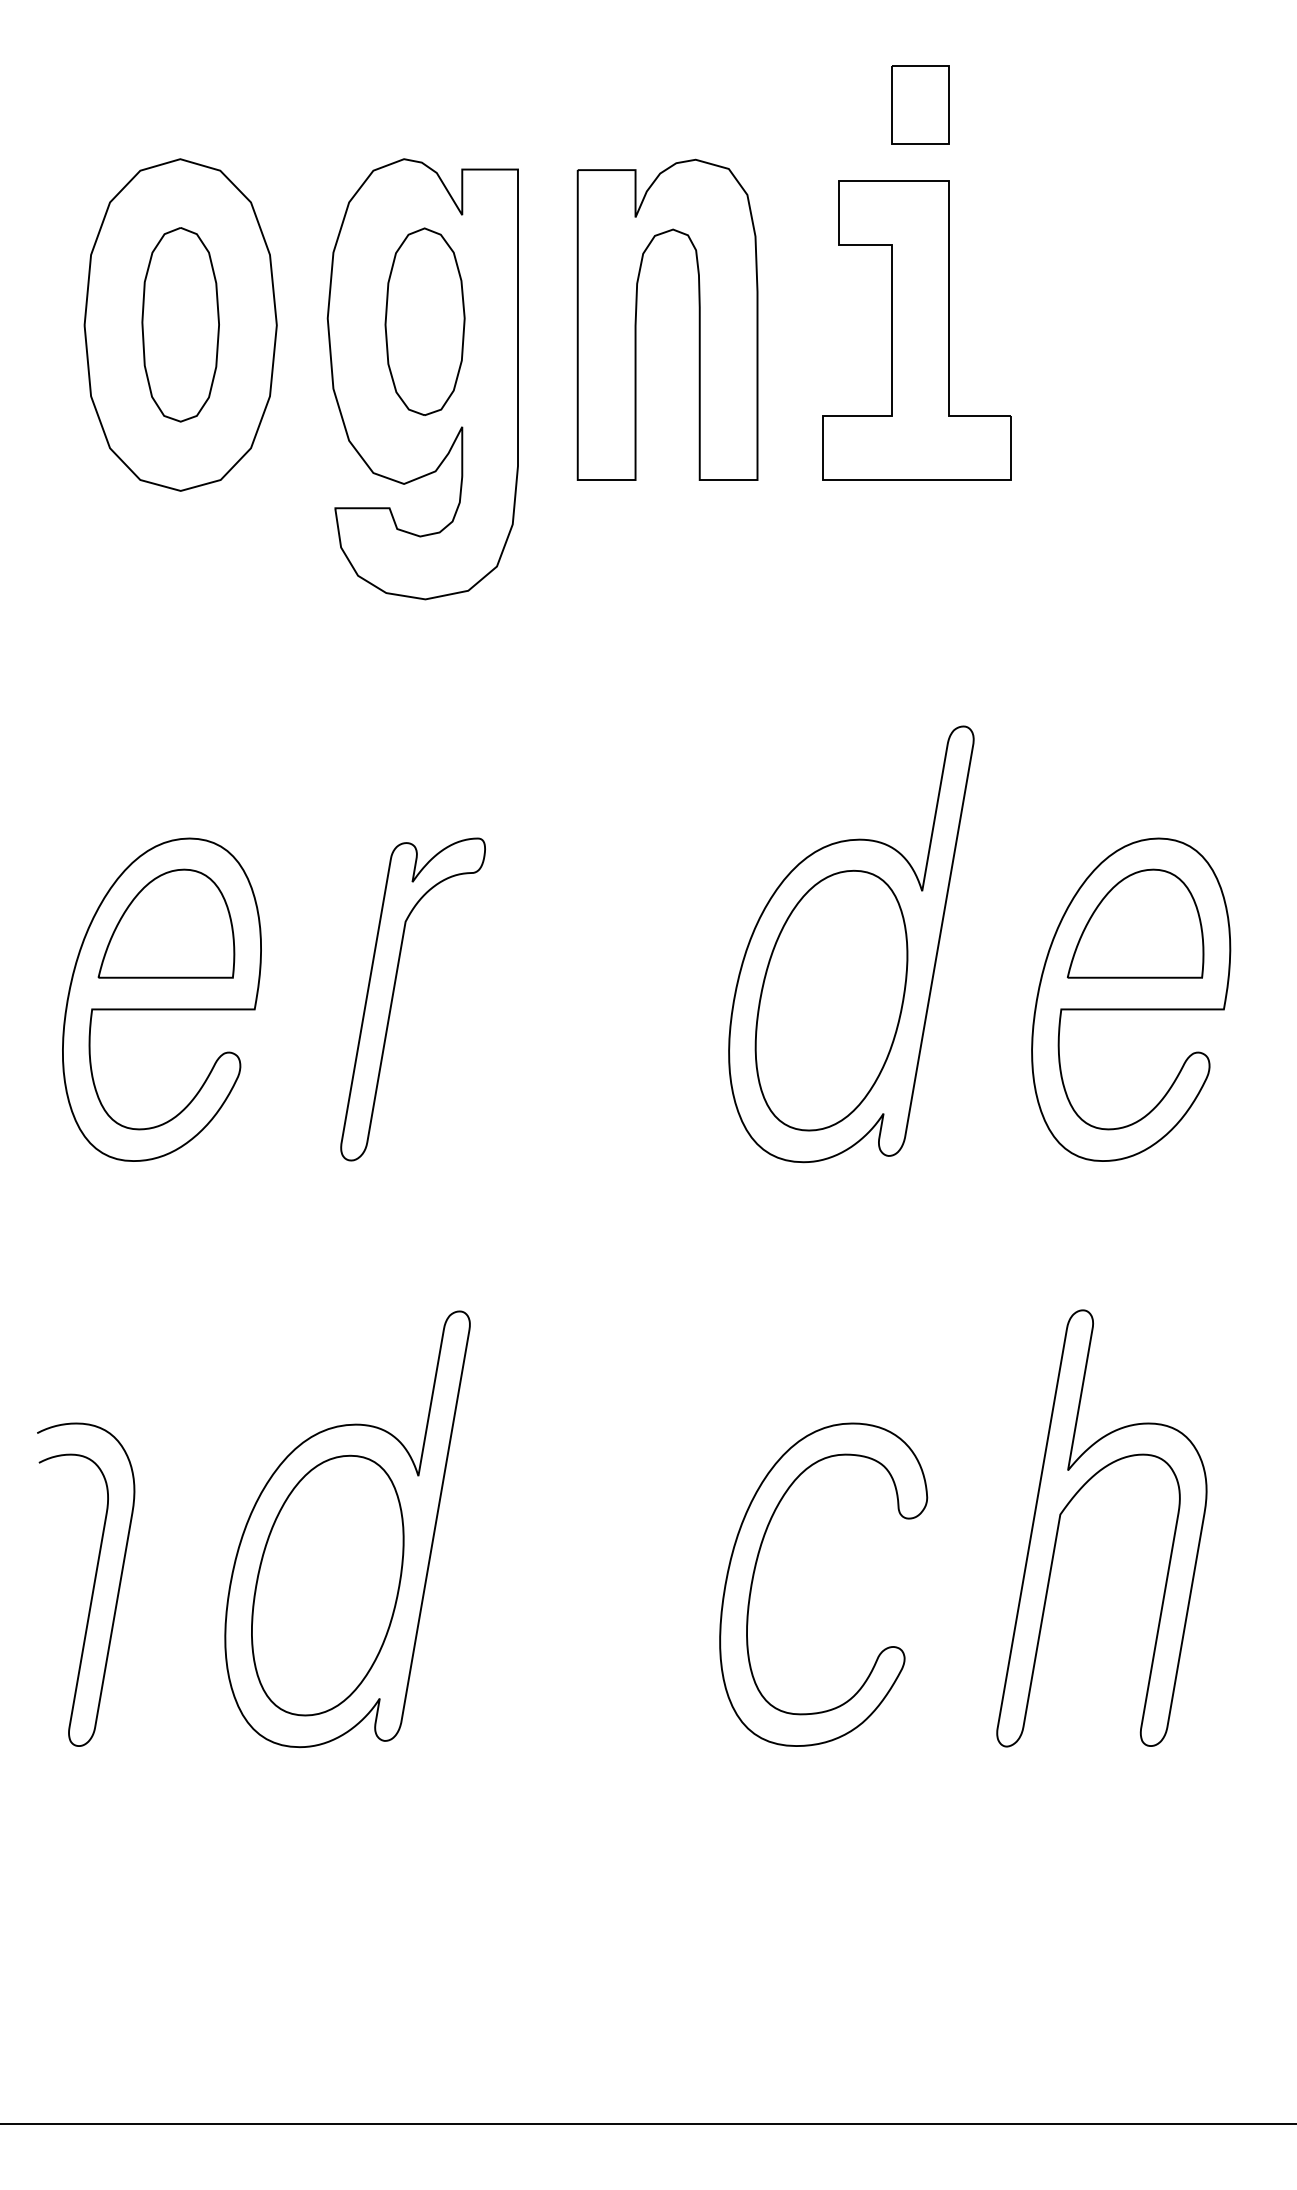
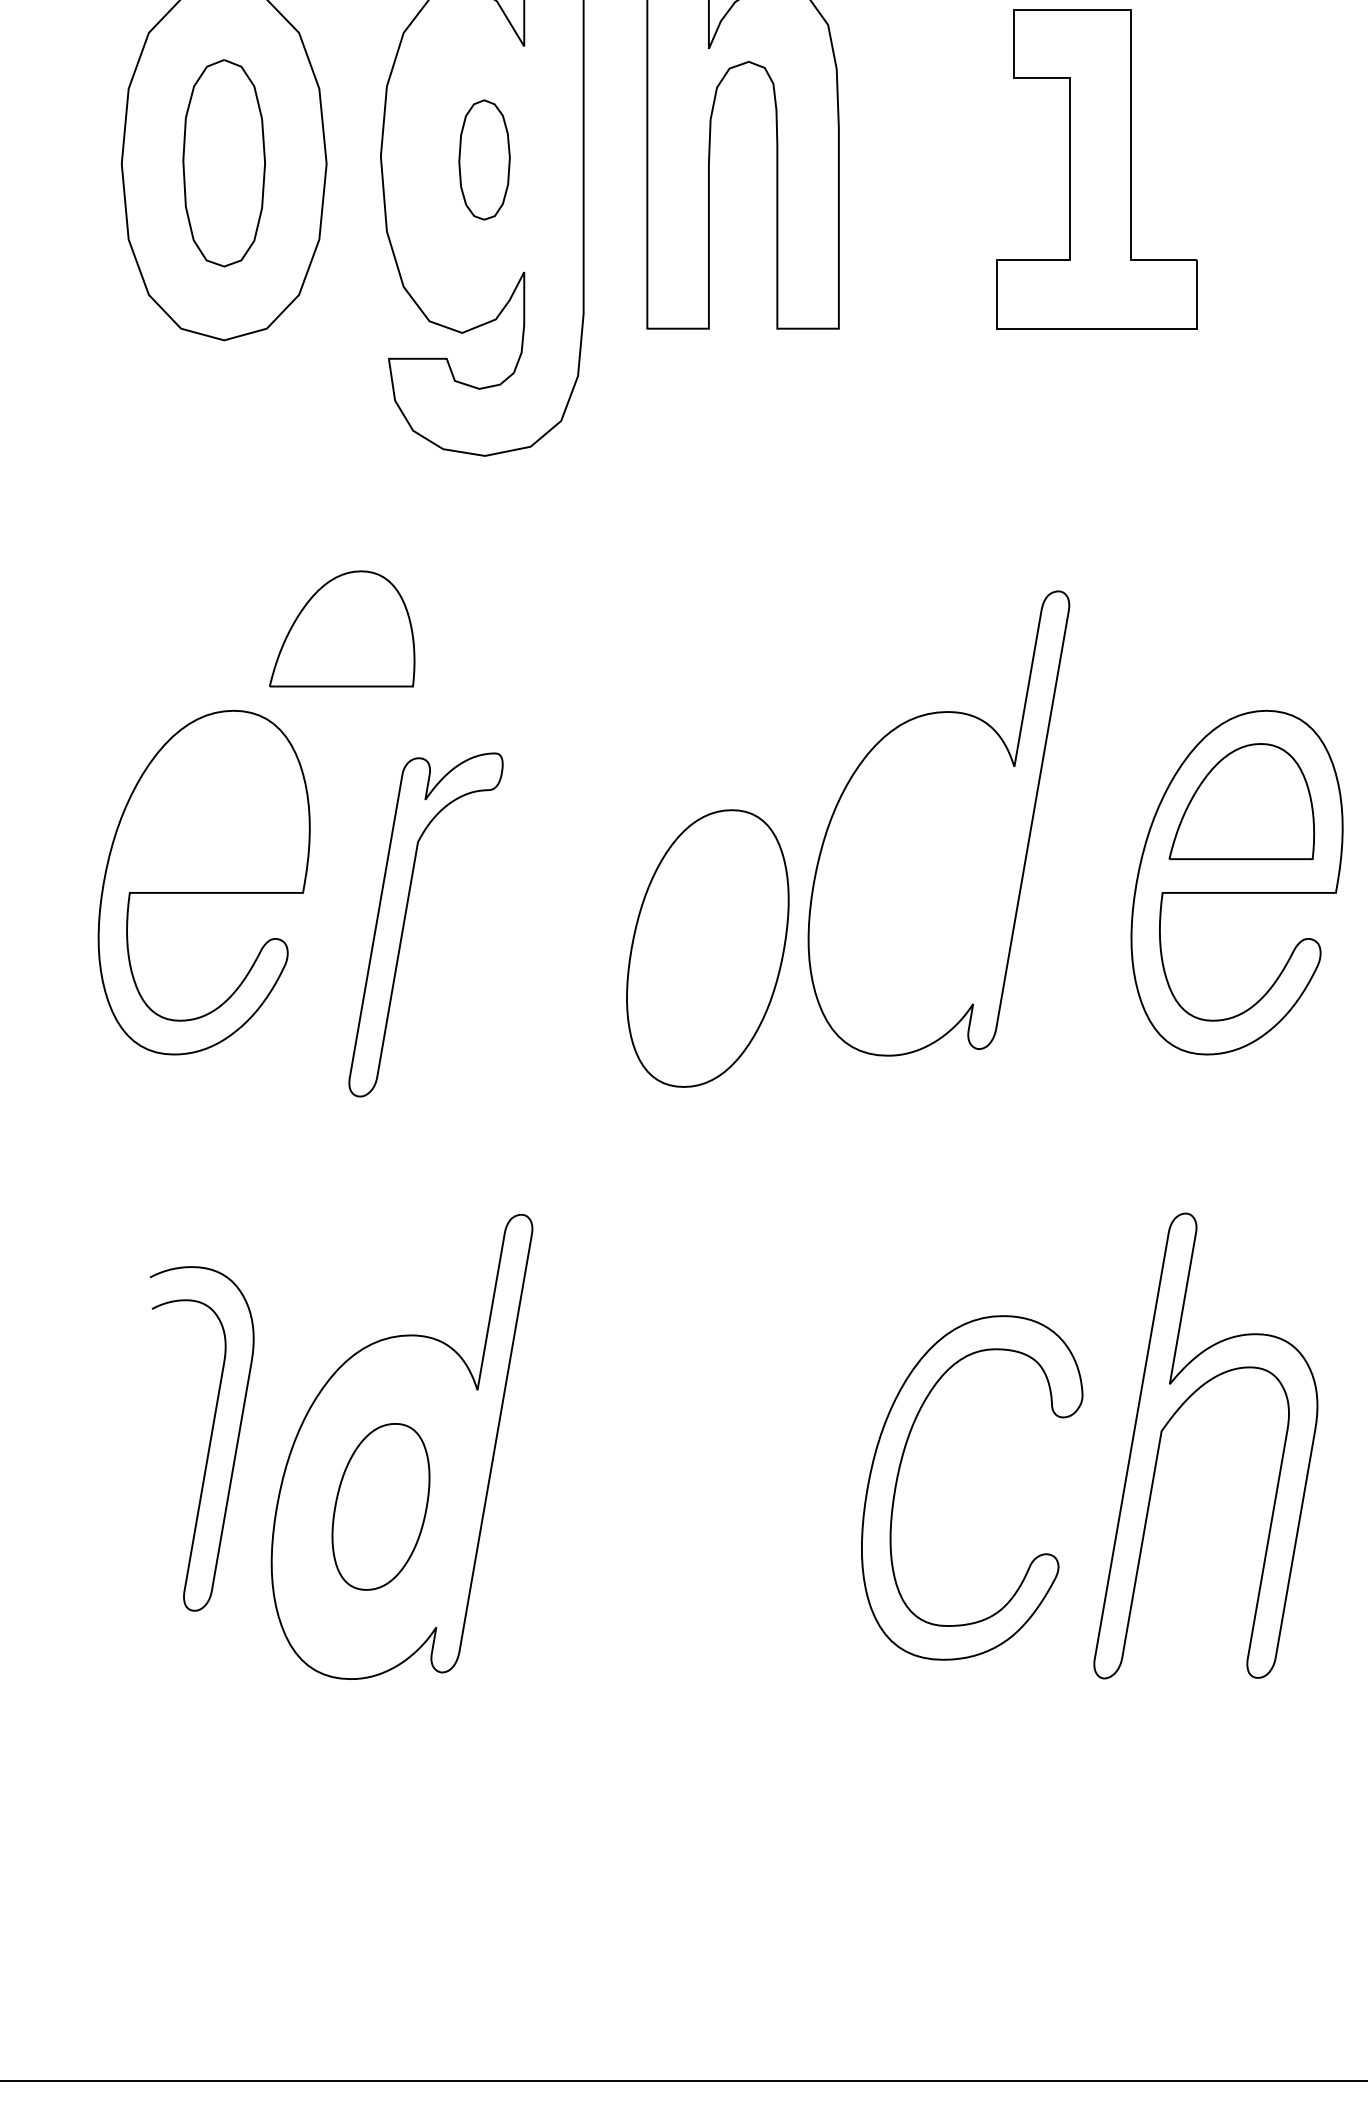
part: (424, 321) -> (483, 159), size x0.6
part: (916, 330) -> (1096, 169), moved
part: (166, 923) -> (342, 628), moved
part: (394, 993) -> (406, 918), moved
part: (831, 1000) -> (707, 948), moved
part: (755, 1571) -> (899, 1473), moved
part: (327, 1585) -> (380, 1506), size x0.6
curve: (92, 1587) -> (209, 1441), moved

